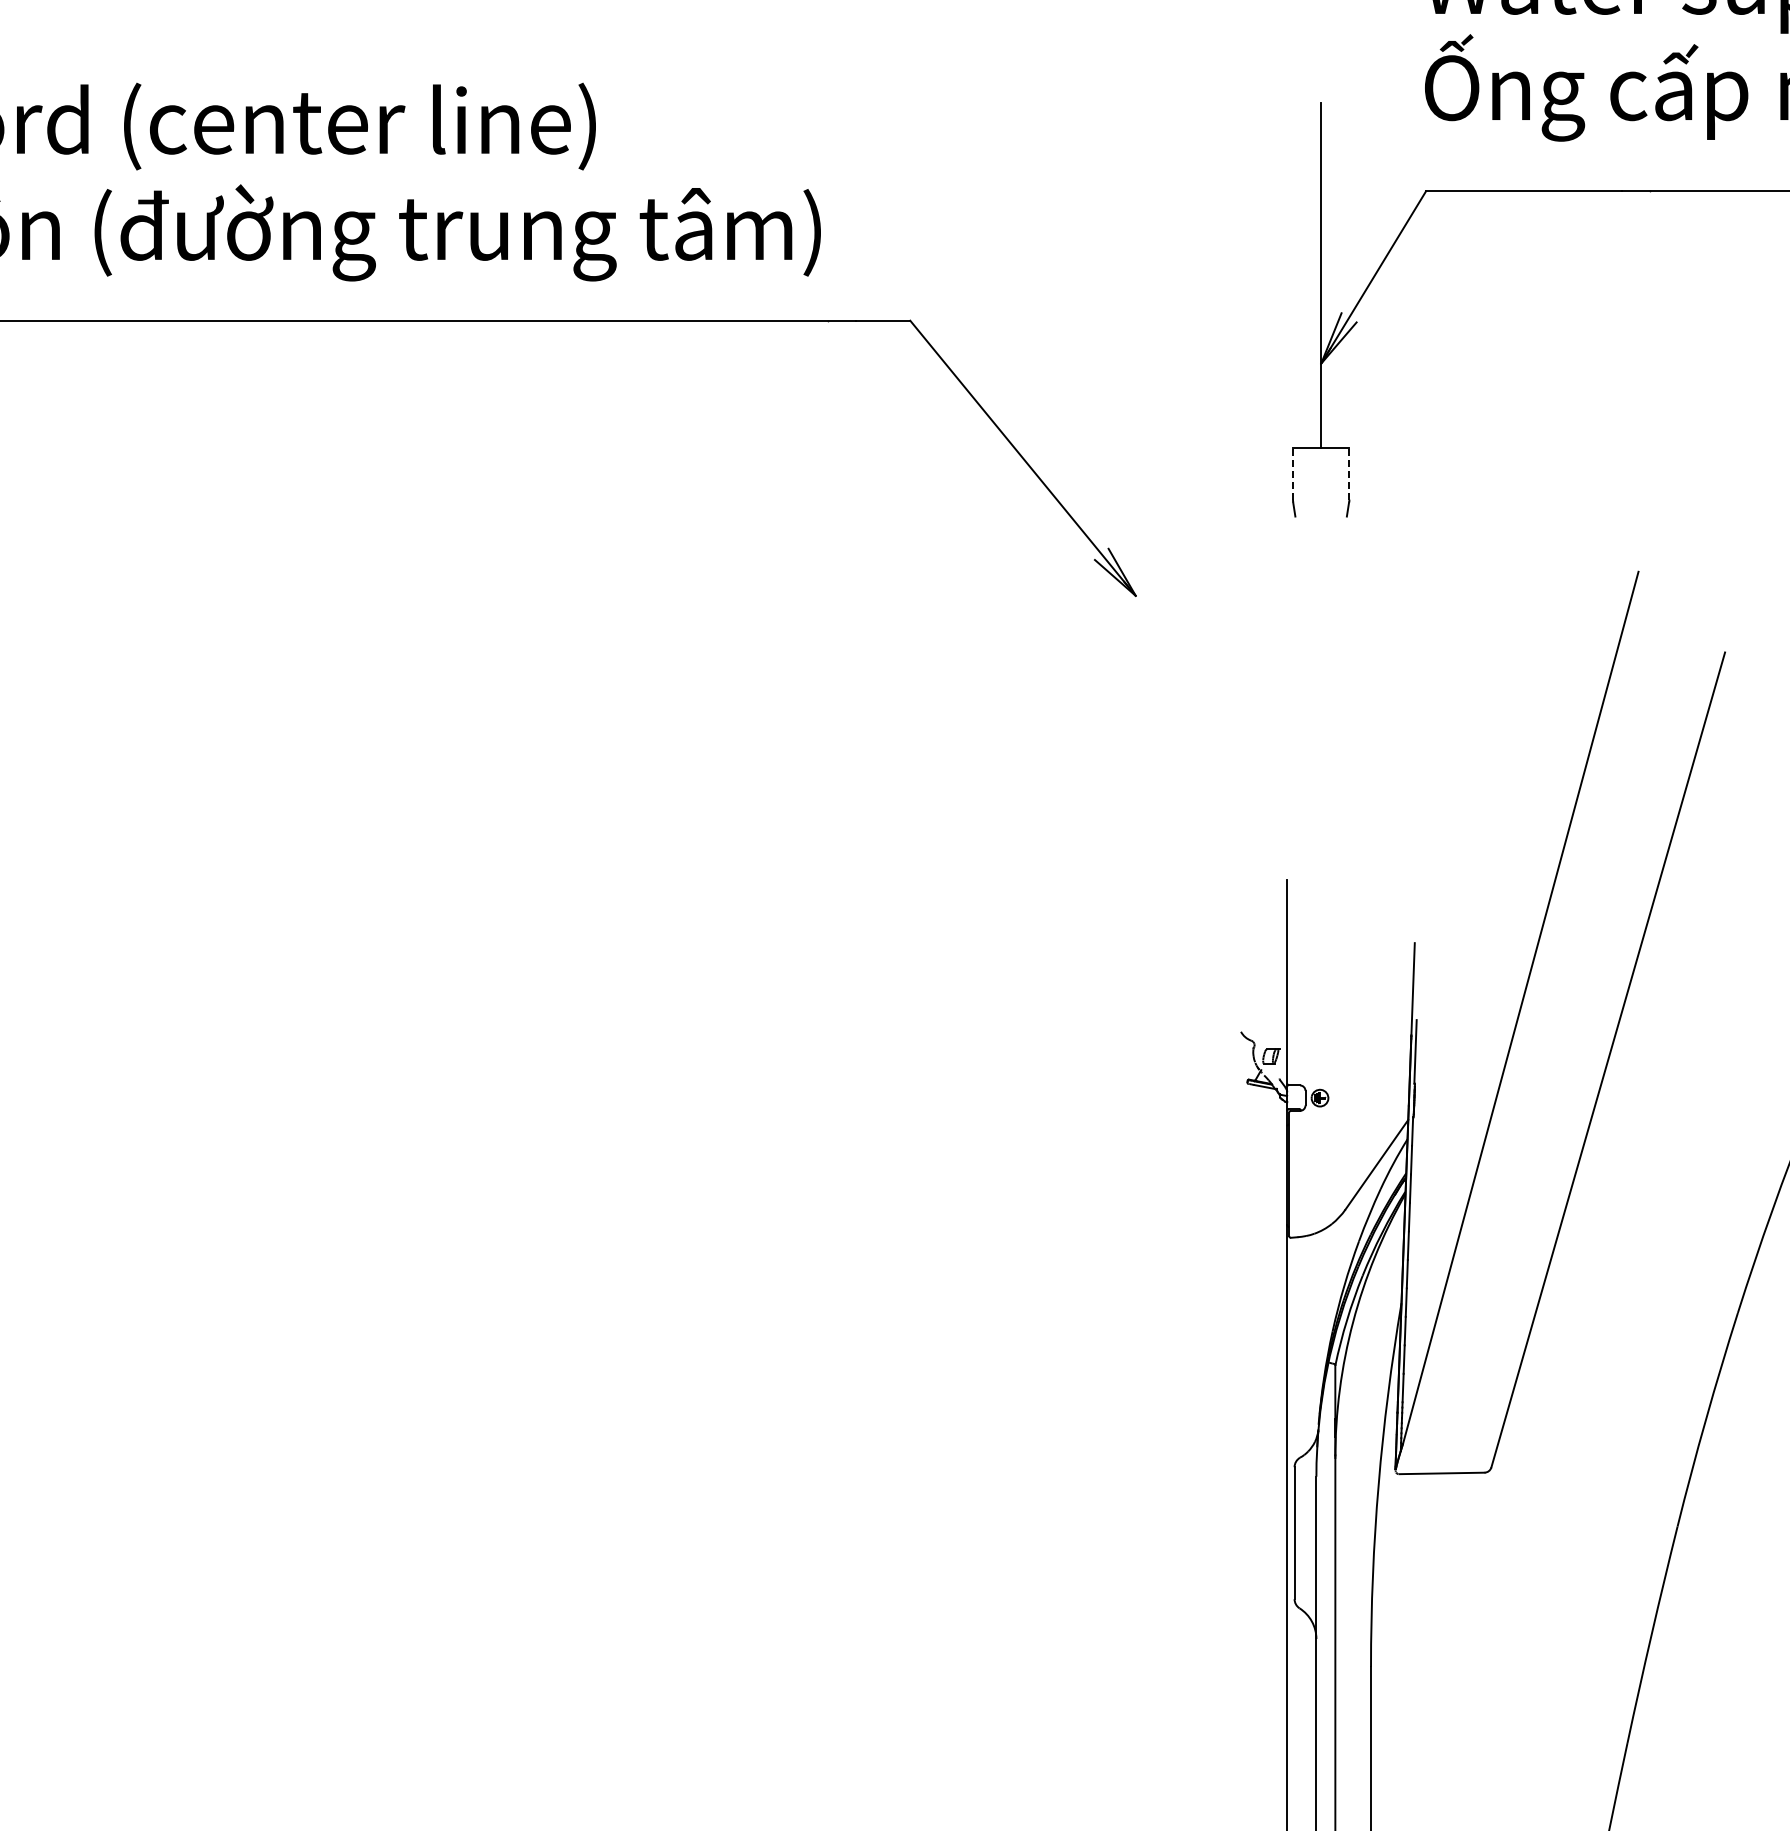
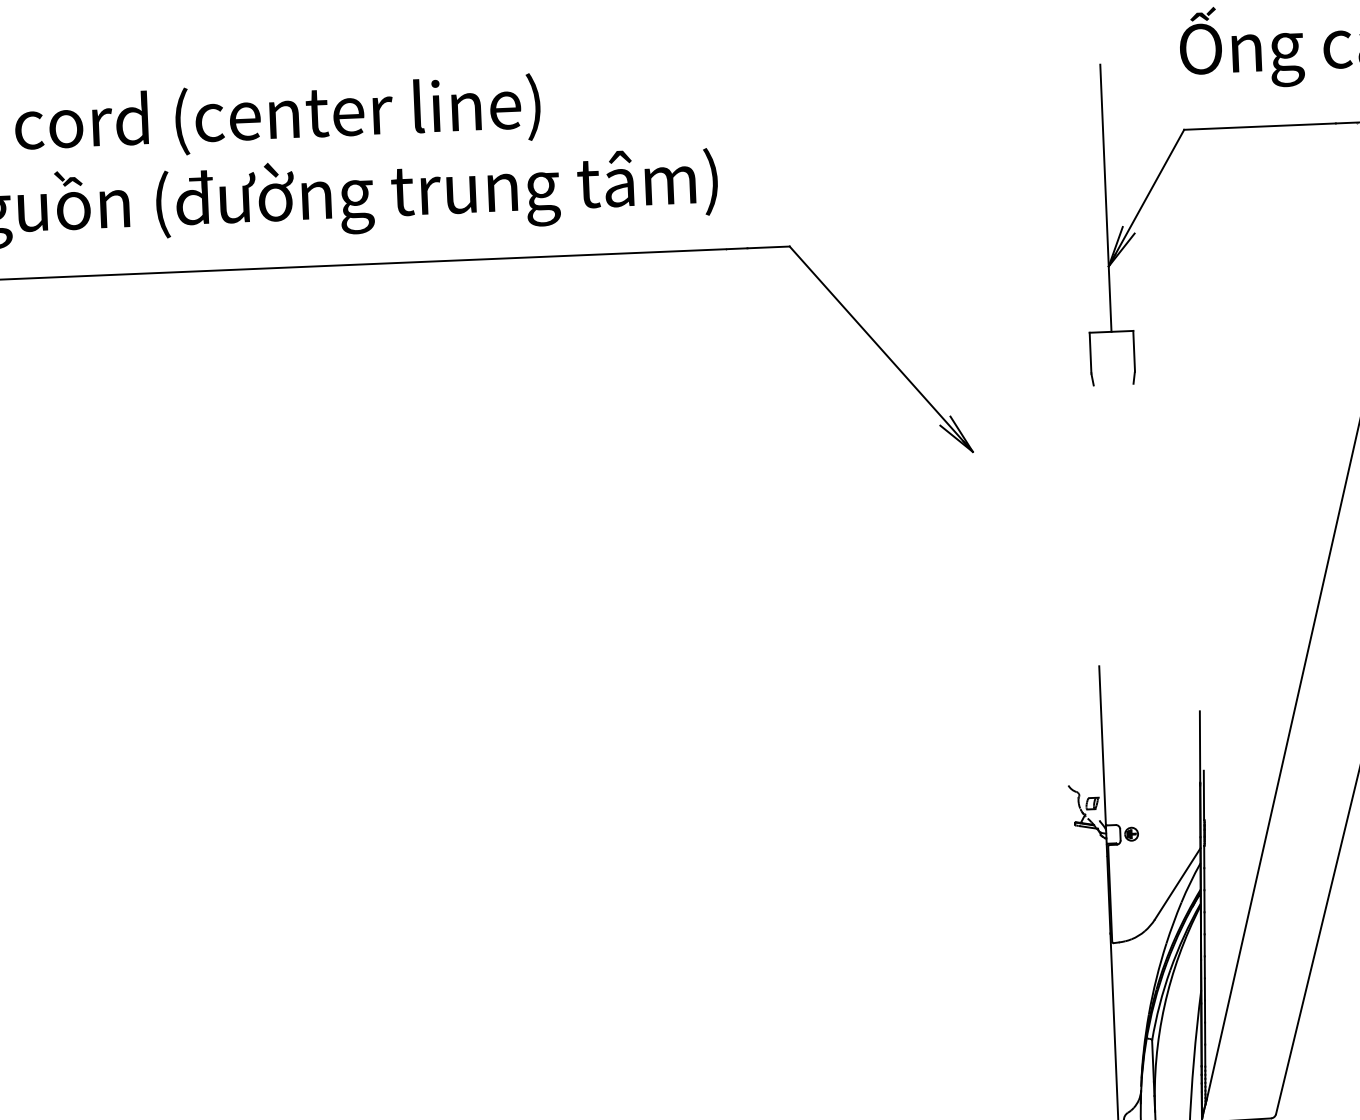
line: (1293, 473) -> (1090, 352), dashed -> solid
line: (1349, 473) -> (1134, 350), dashed -> solid

